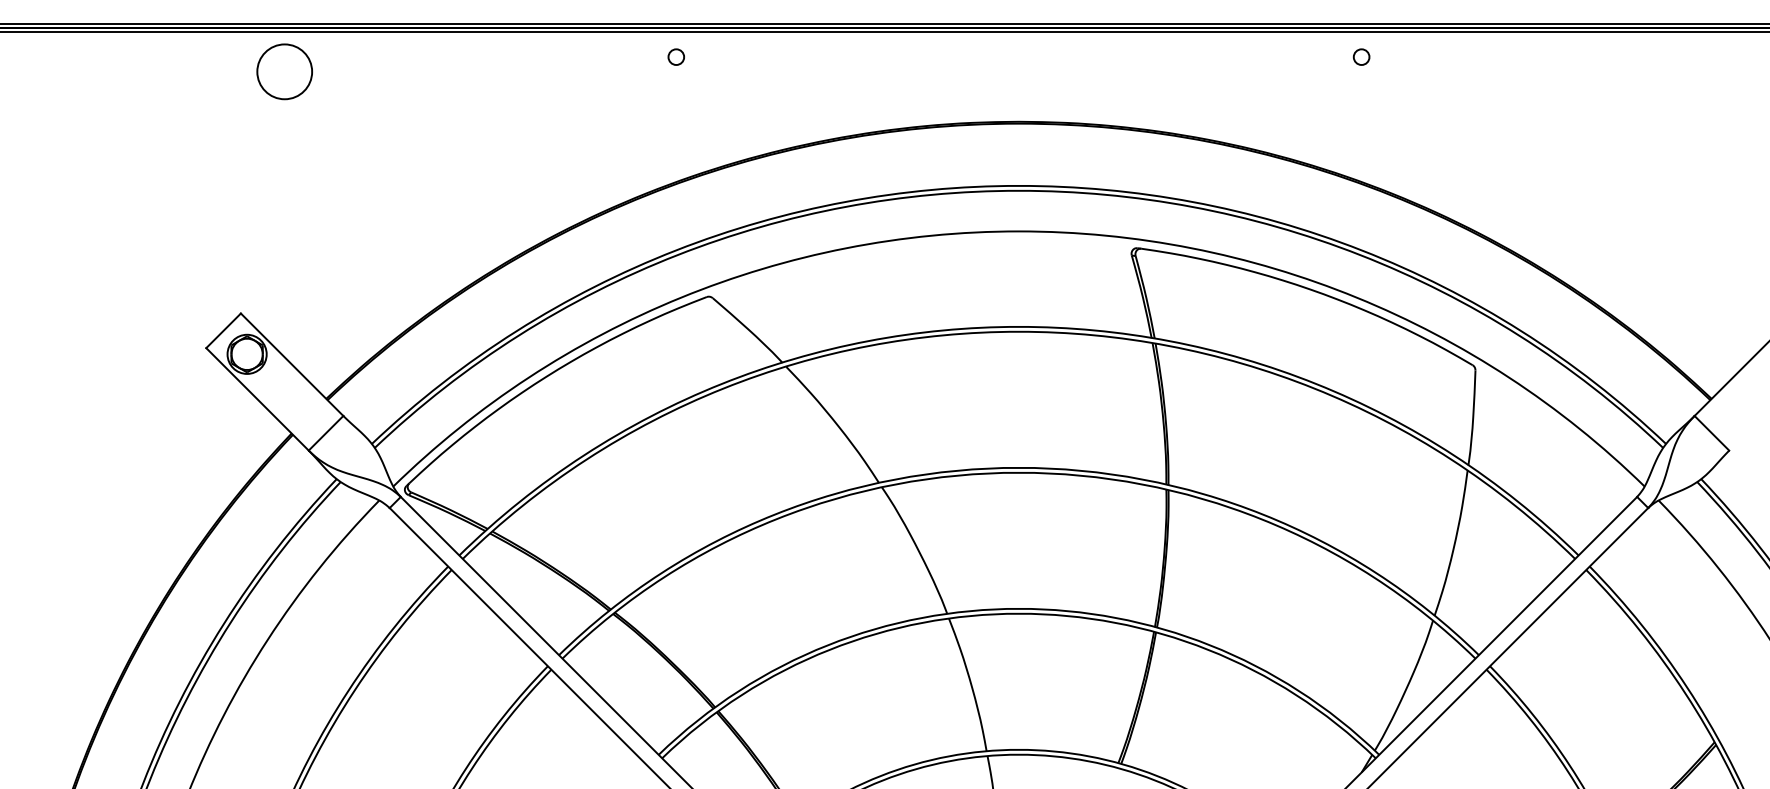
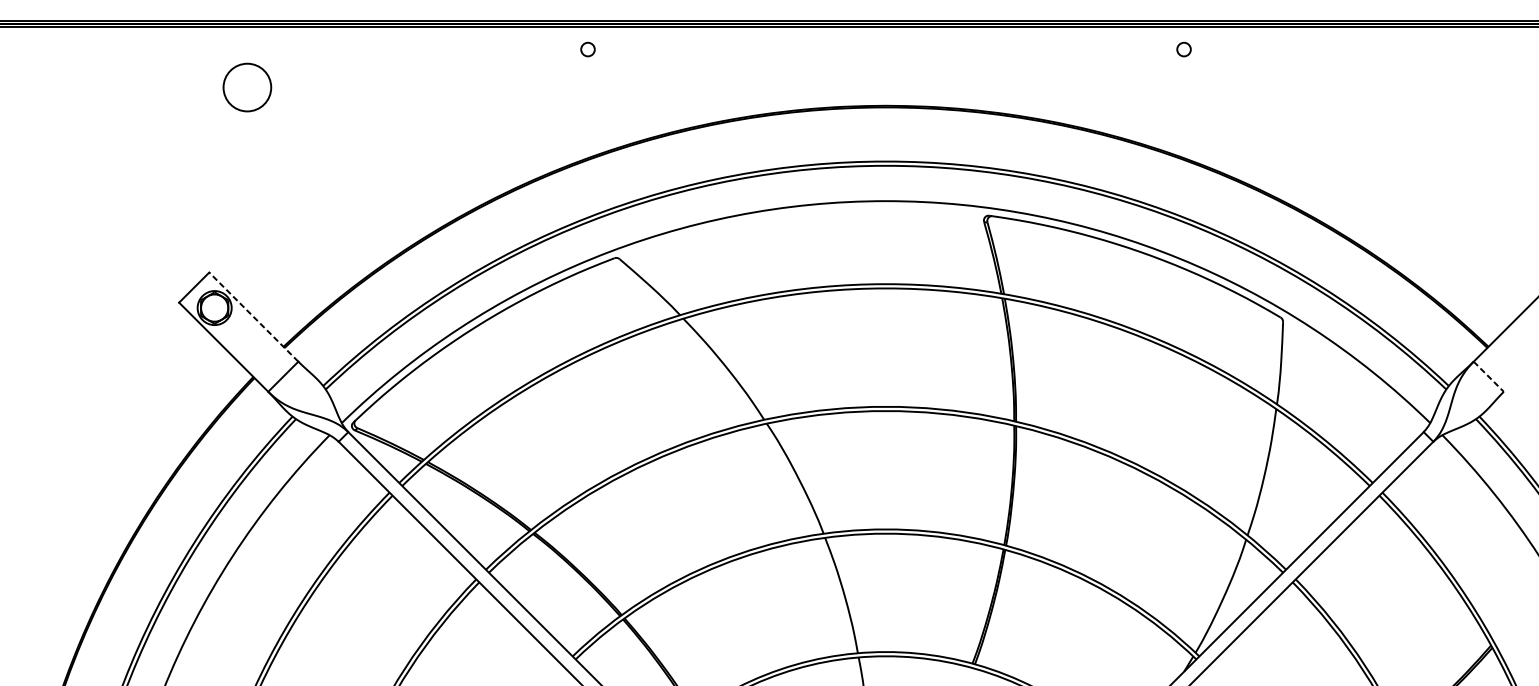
circle: (284, 71) -> (247, 87), moved
line: (291, 364) -> (253, 316), solid -> dashed
line: (1712, 433) -> (1489, 376), solid -> dashed

